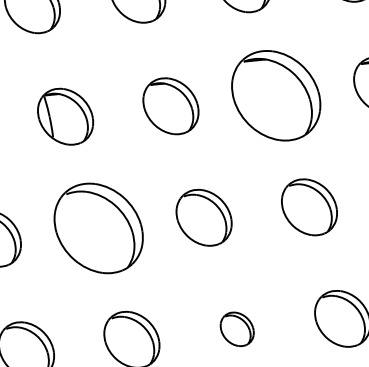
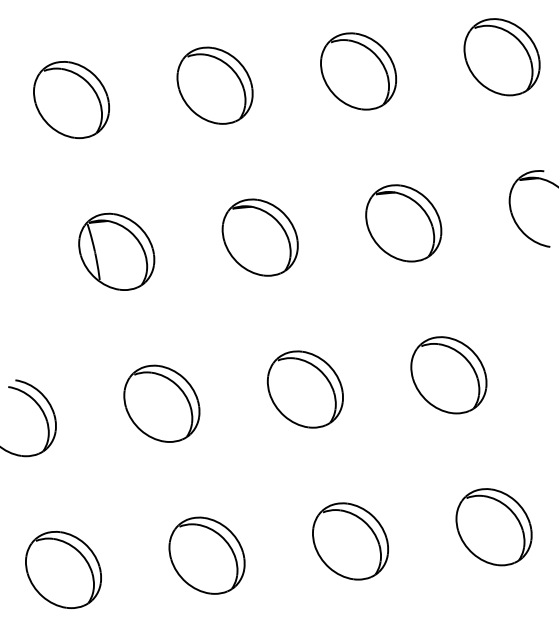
part: (276, 95) -> (403, 223), size x0.62
part: (98, 228) -> (161, 403), size x0.62
part: (237, 329) -> (350, 541), size x1.67

